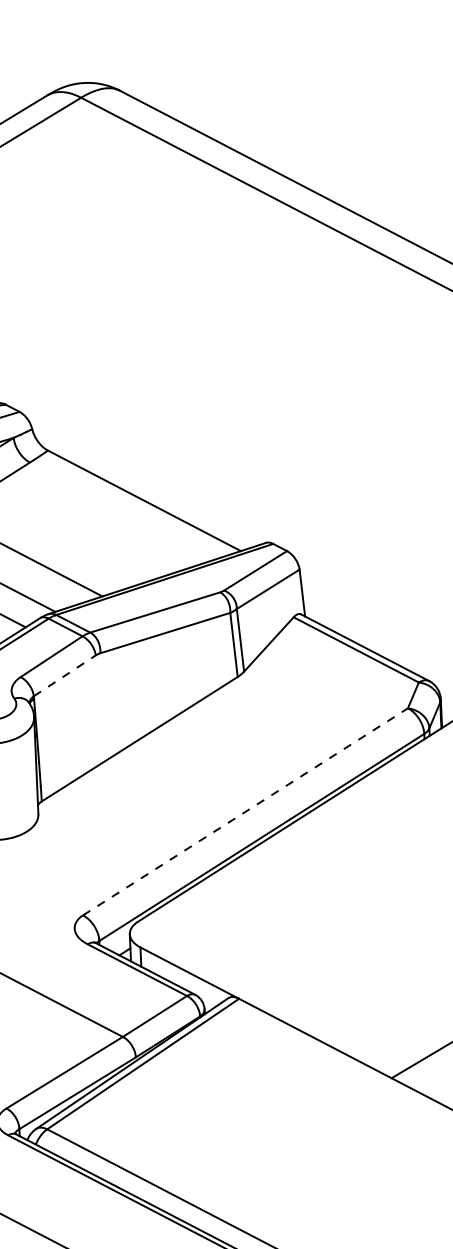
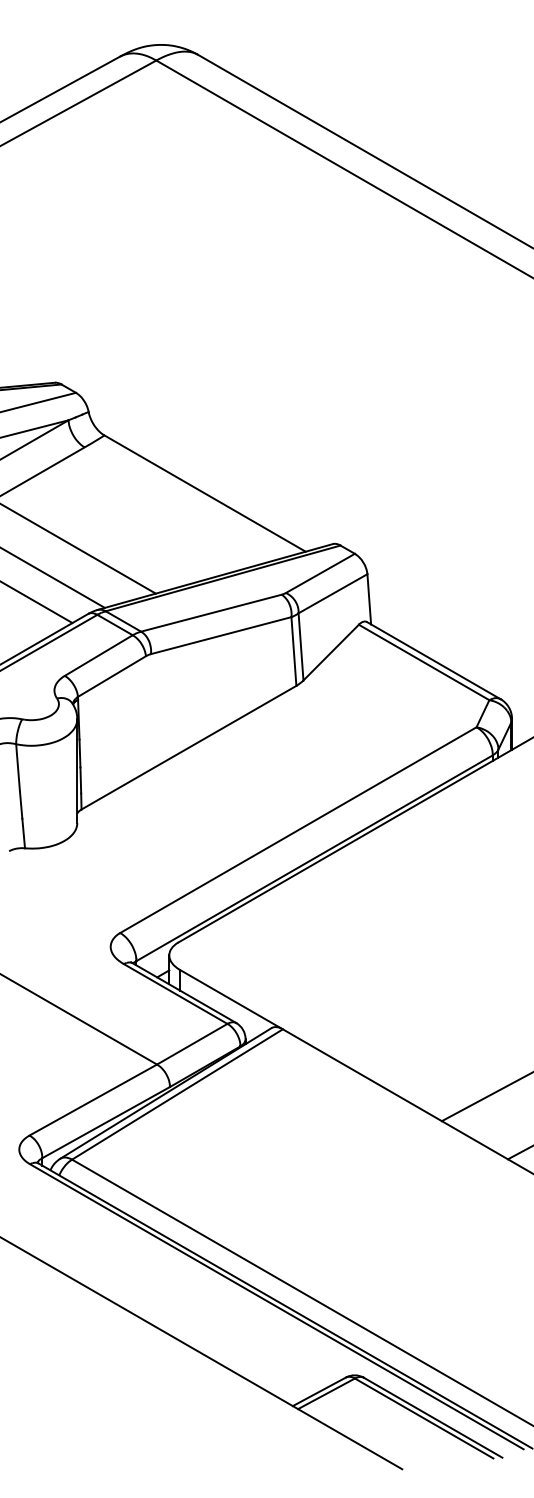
line: (64, 675) -> (111, 676), dashed -> solid
line: (245, 812) -> (298, 830), dashed -> solid

